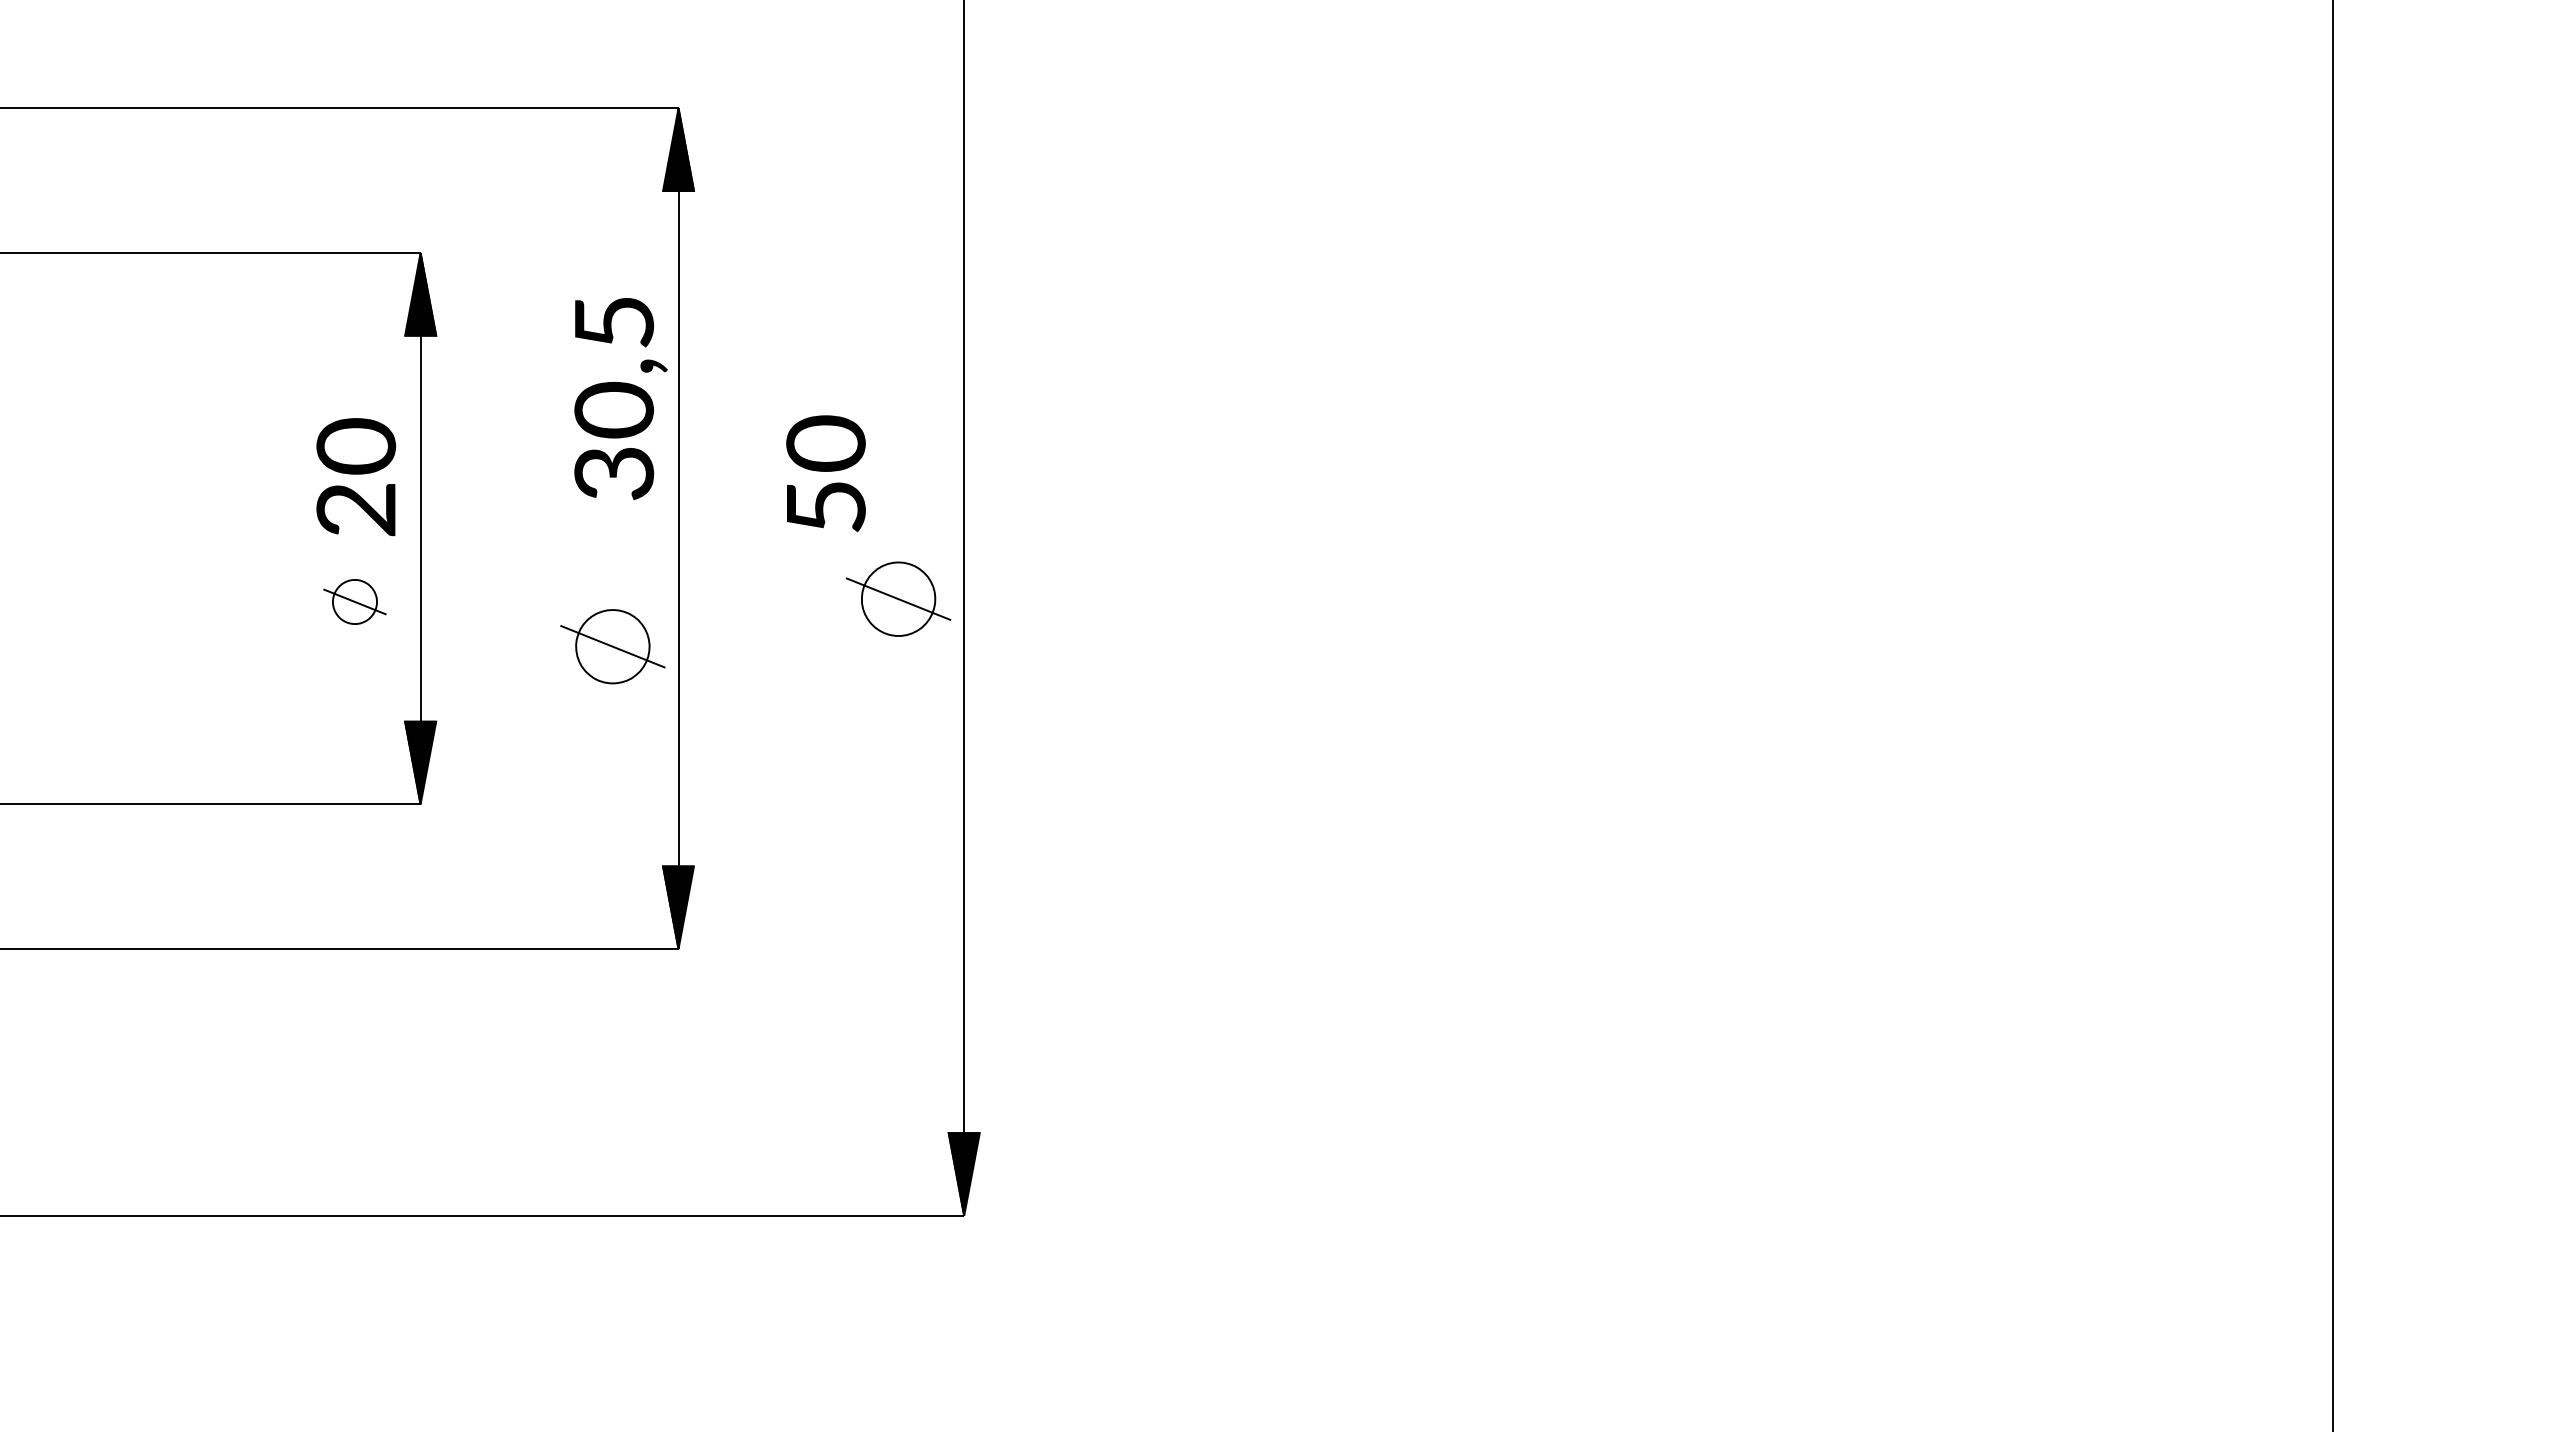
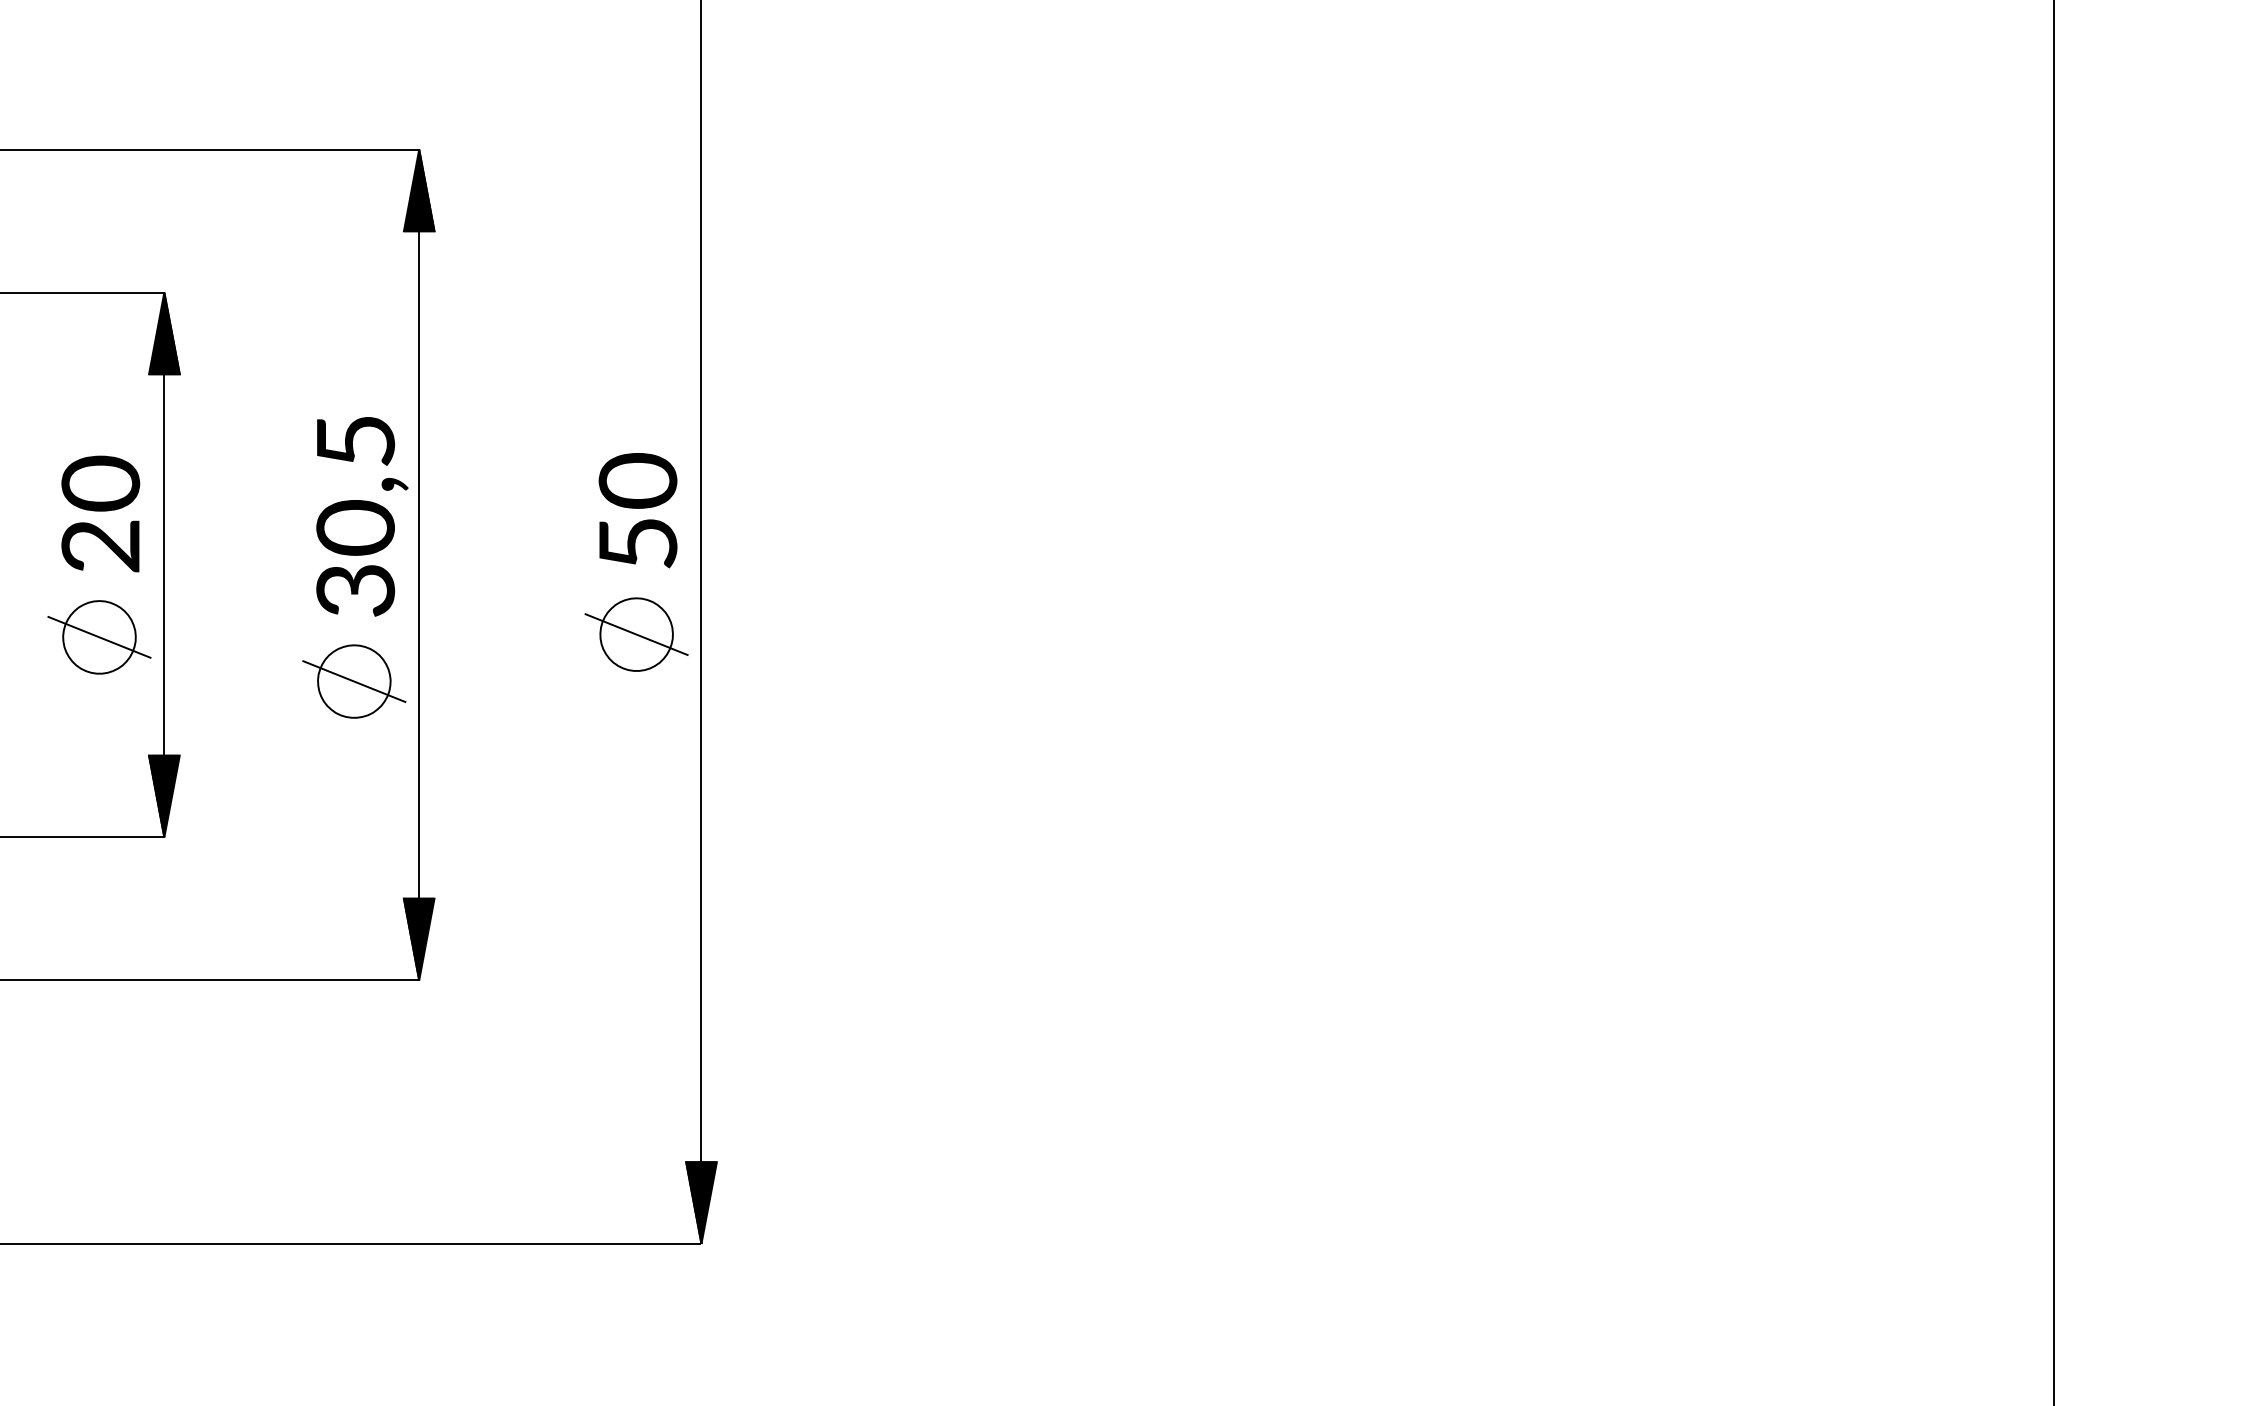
text: (620, 398) -> (361, 516), moved
text: (825, 473) -> (637, 510), moved
part: (354, 601) -> (99, 636), size x1.67

